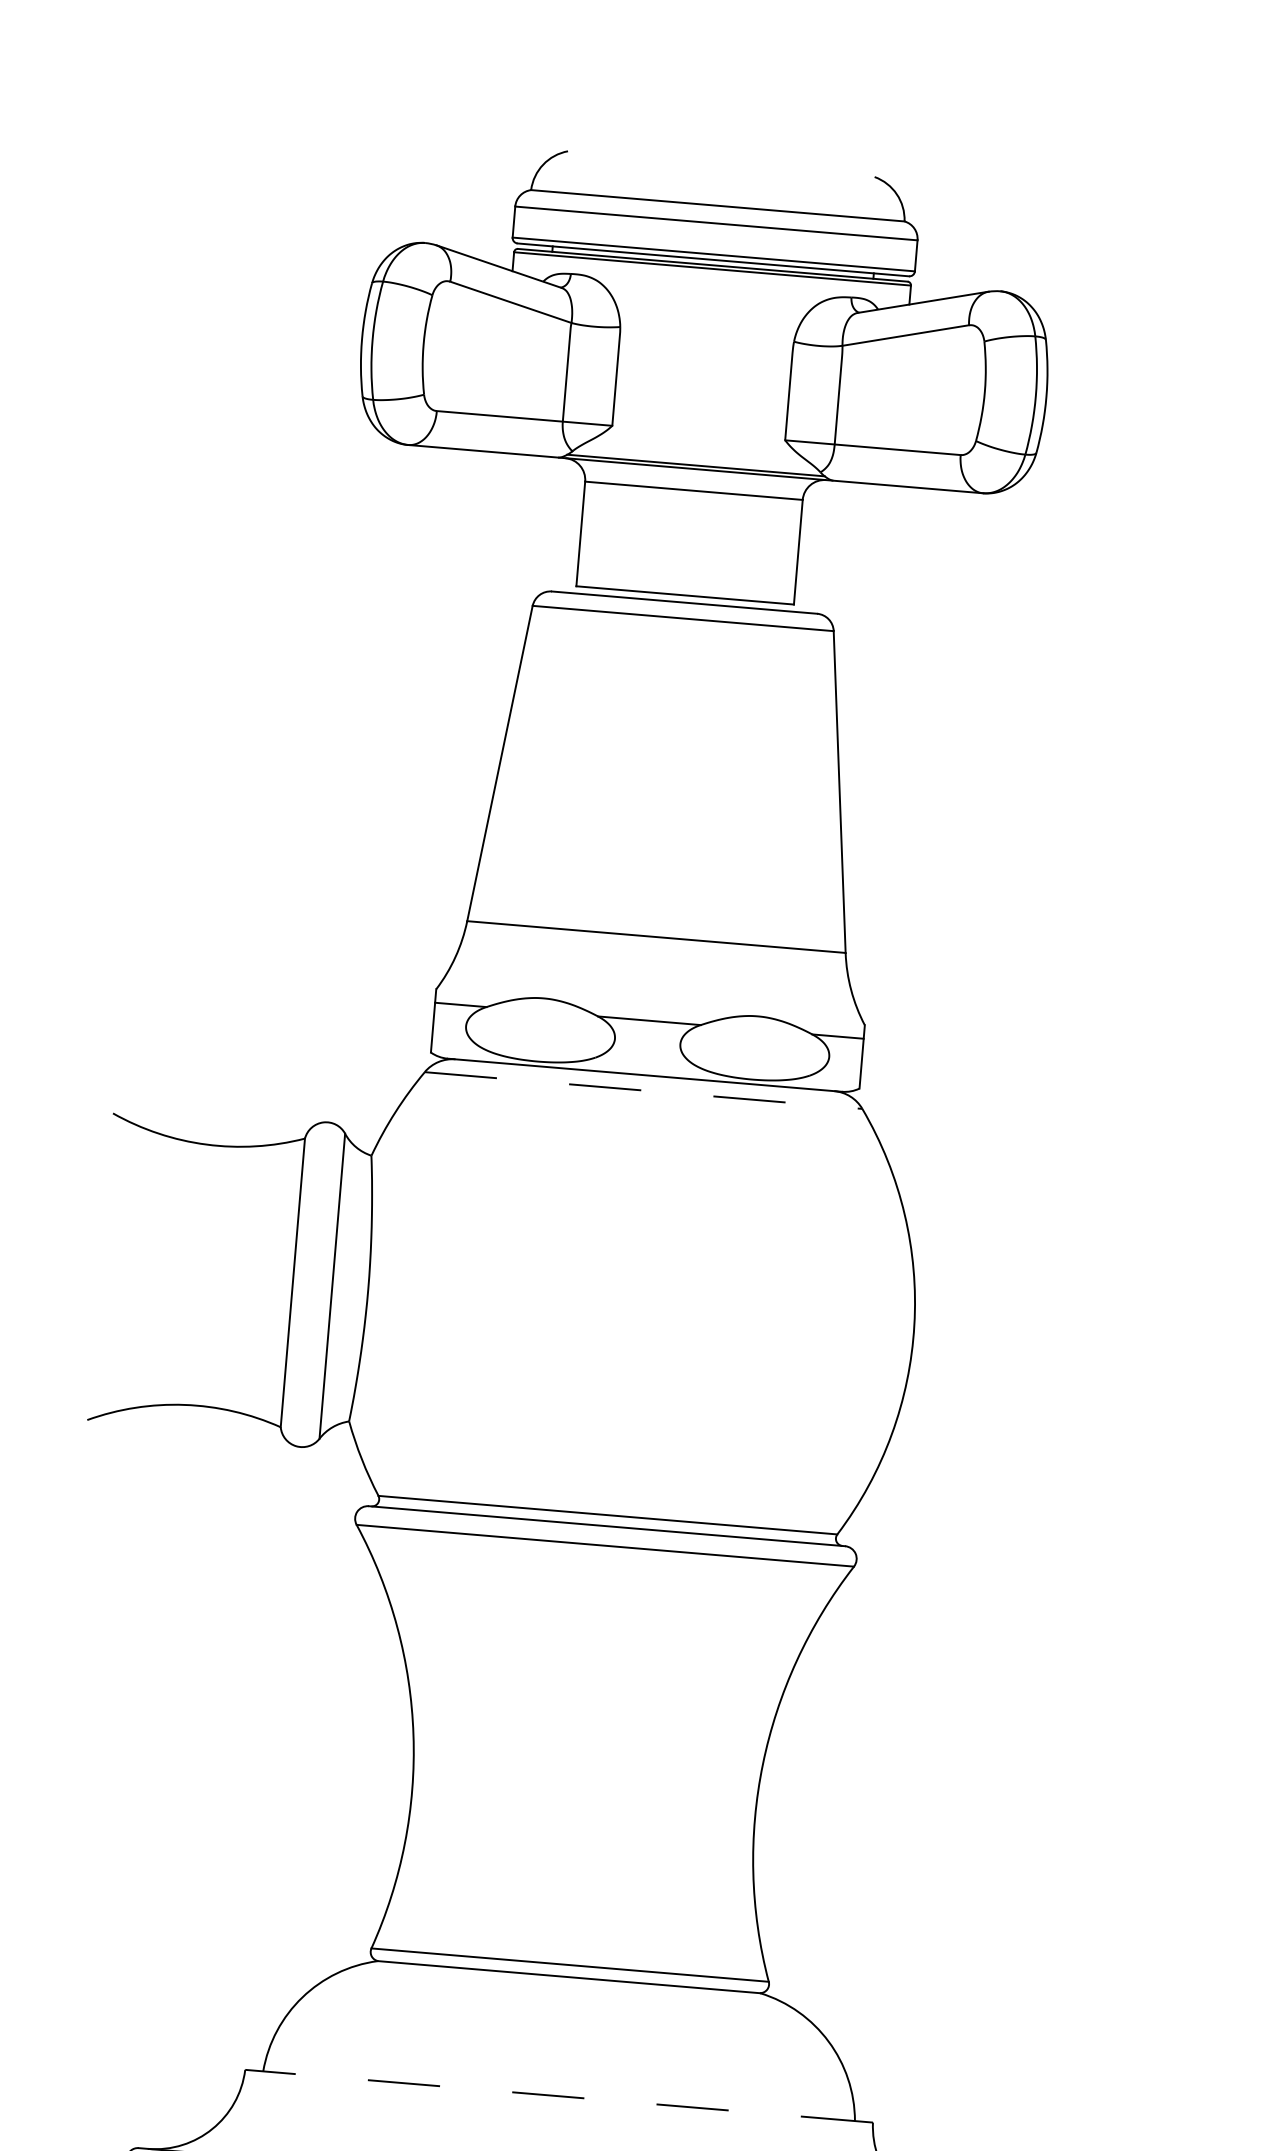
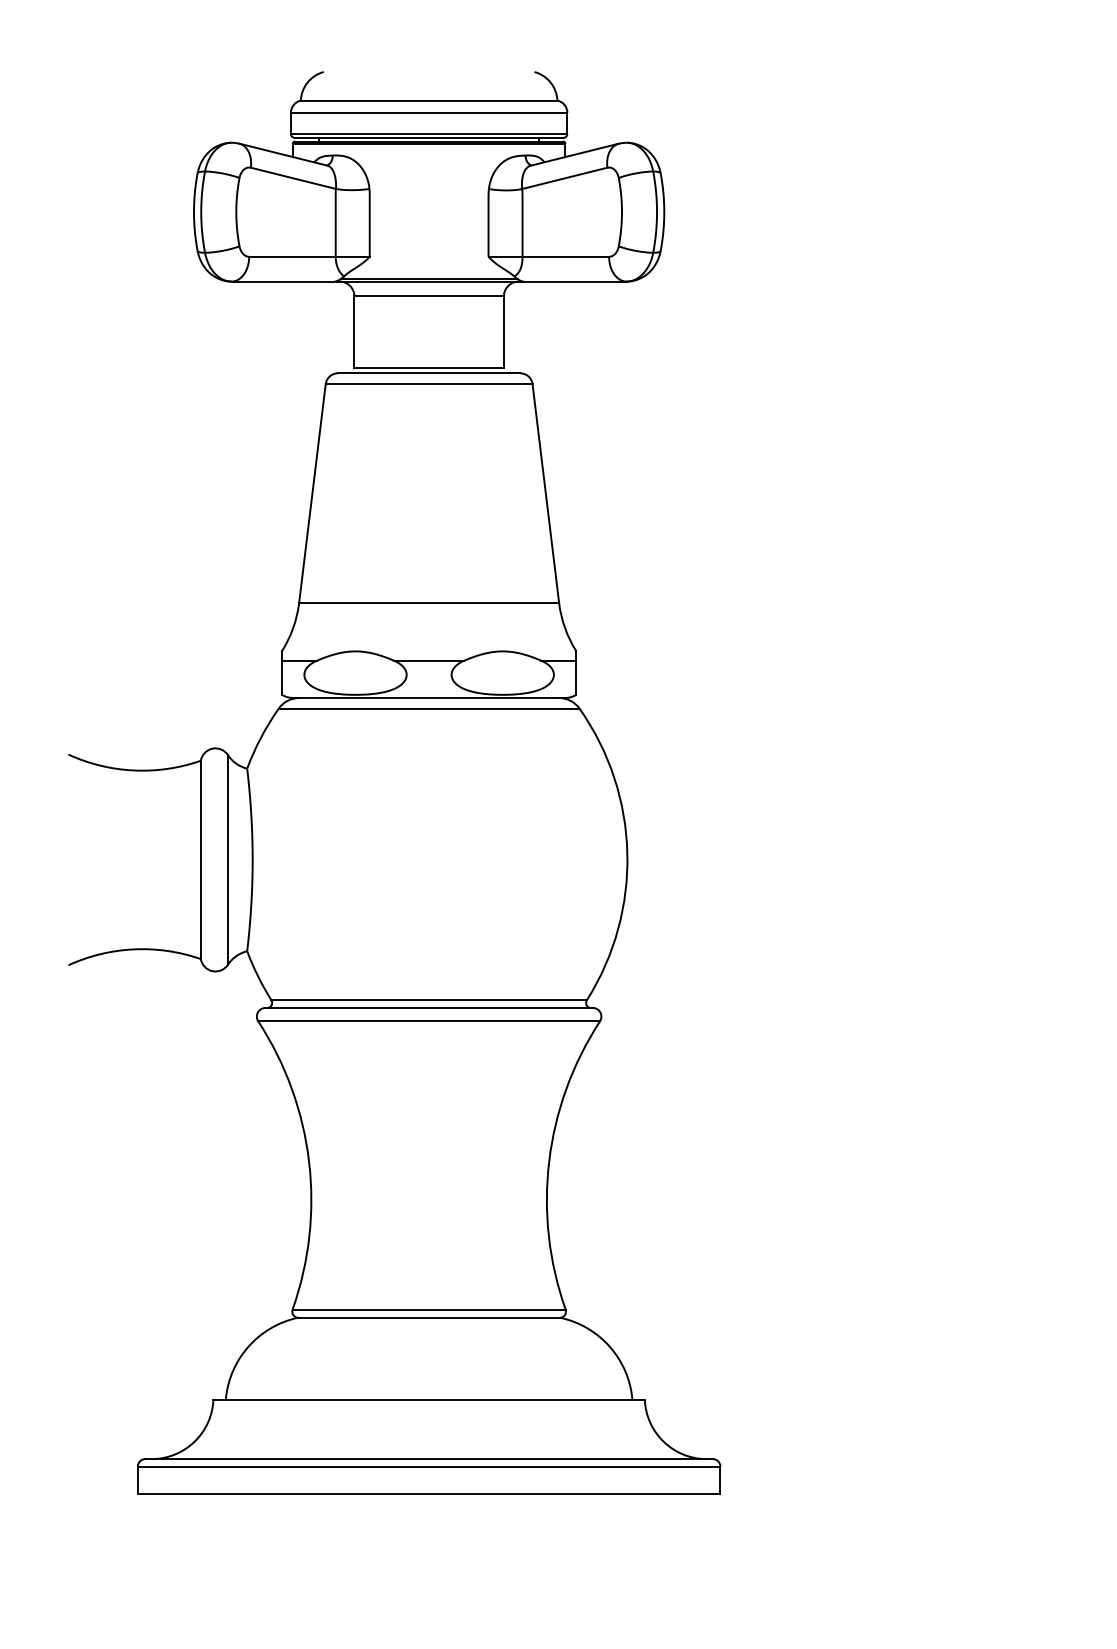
line: (644, 1090) -> (429, 708), dashed -> solid
line: (559, 2096) -> (429, 1399), dashed -> solid

